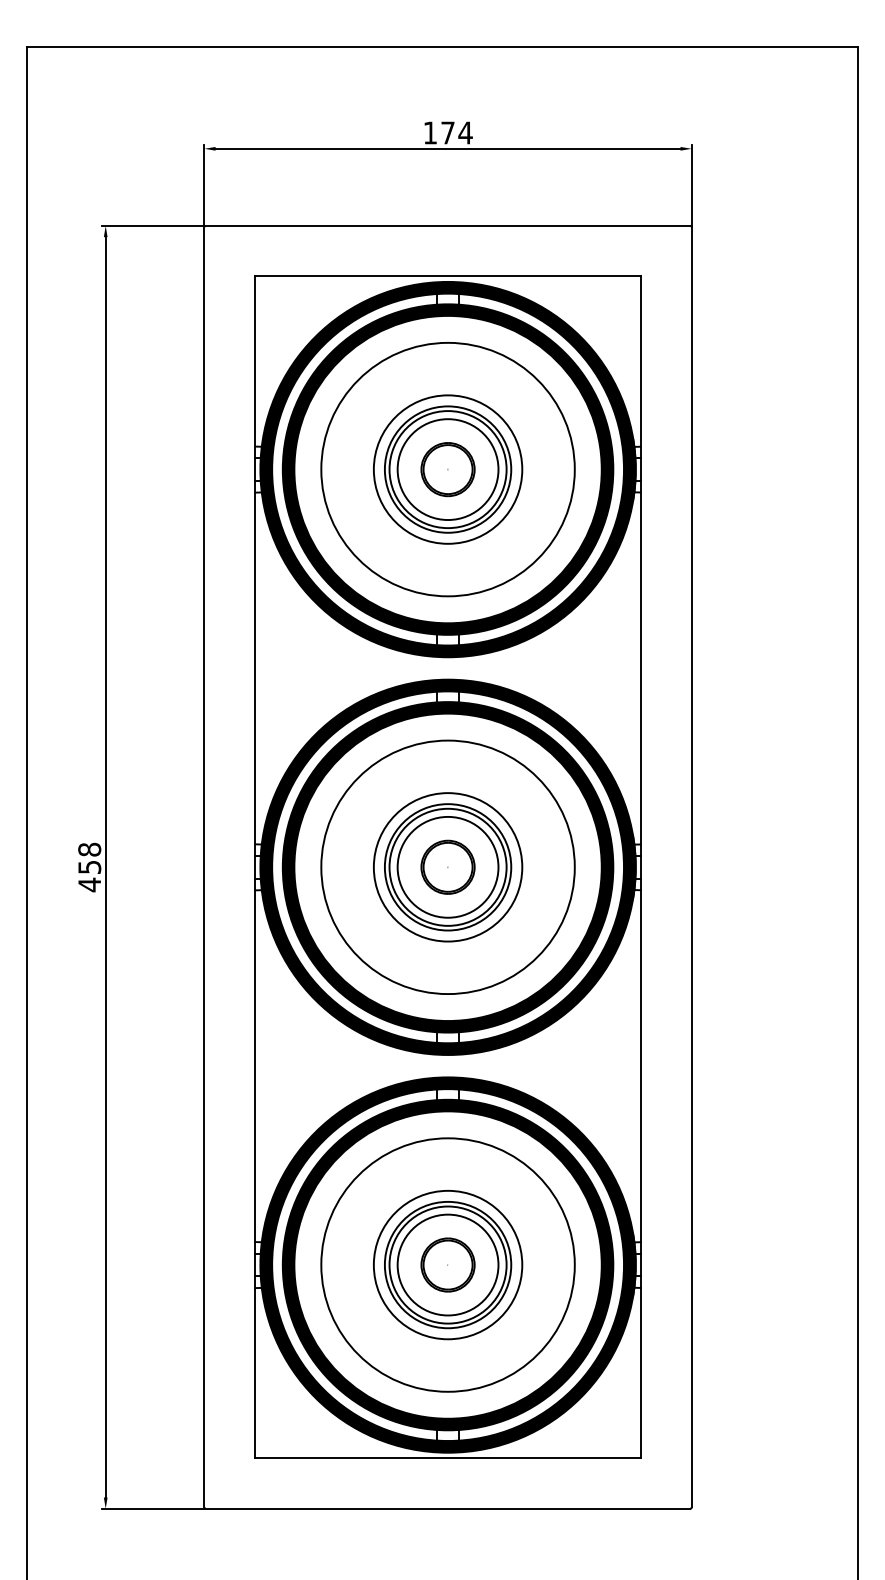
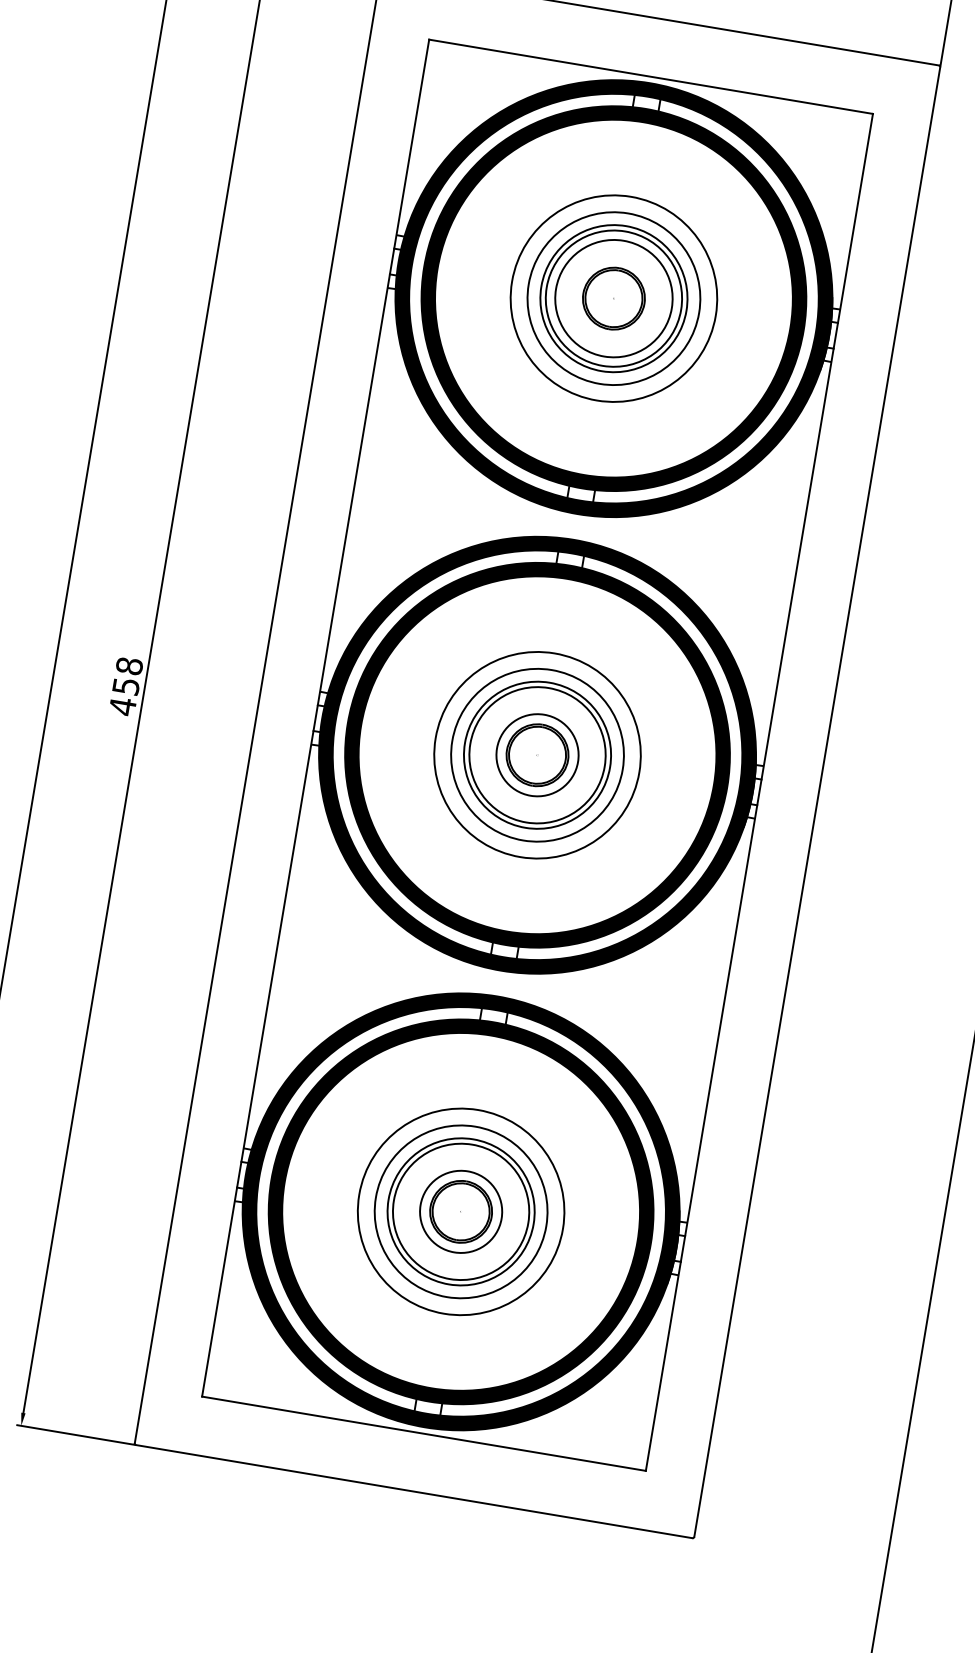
circle: (447, 469) -> (613, 298), size x0.7
circle: (447, 866) -> (537, 754), size x0.7
circle: (447, 867) -> (536, 755), size x0.7
circle: (447, 1264) -> (460, 1211), size x0.7
circle: (447, 1264) -> (460, 1211), size x0.7

